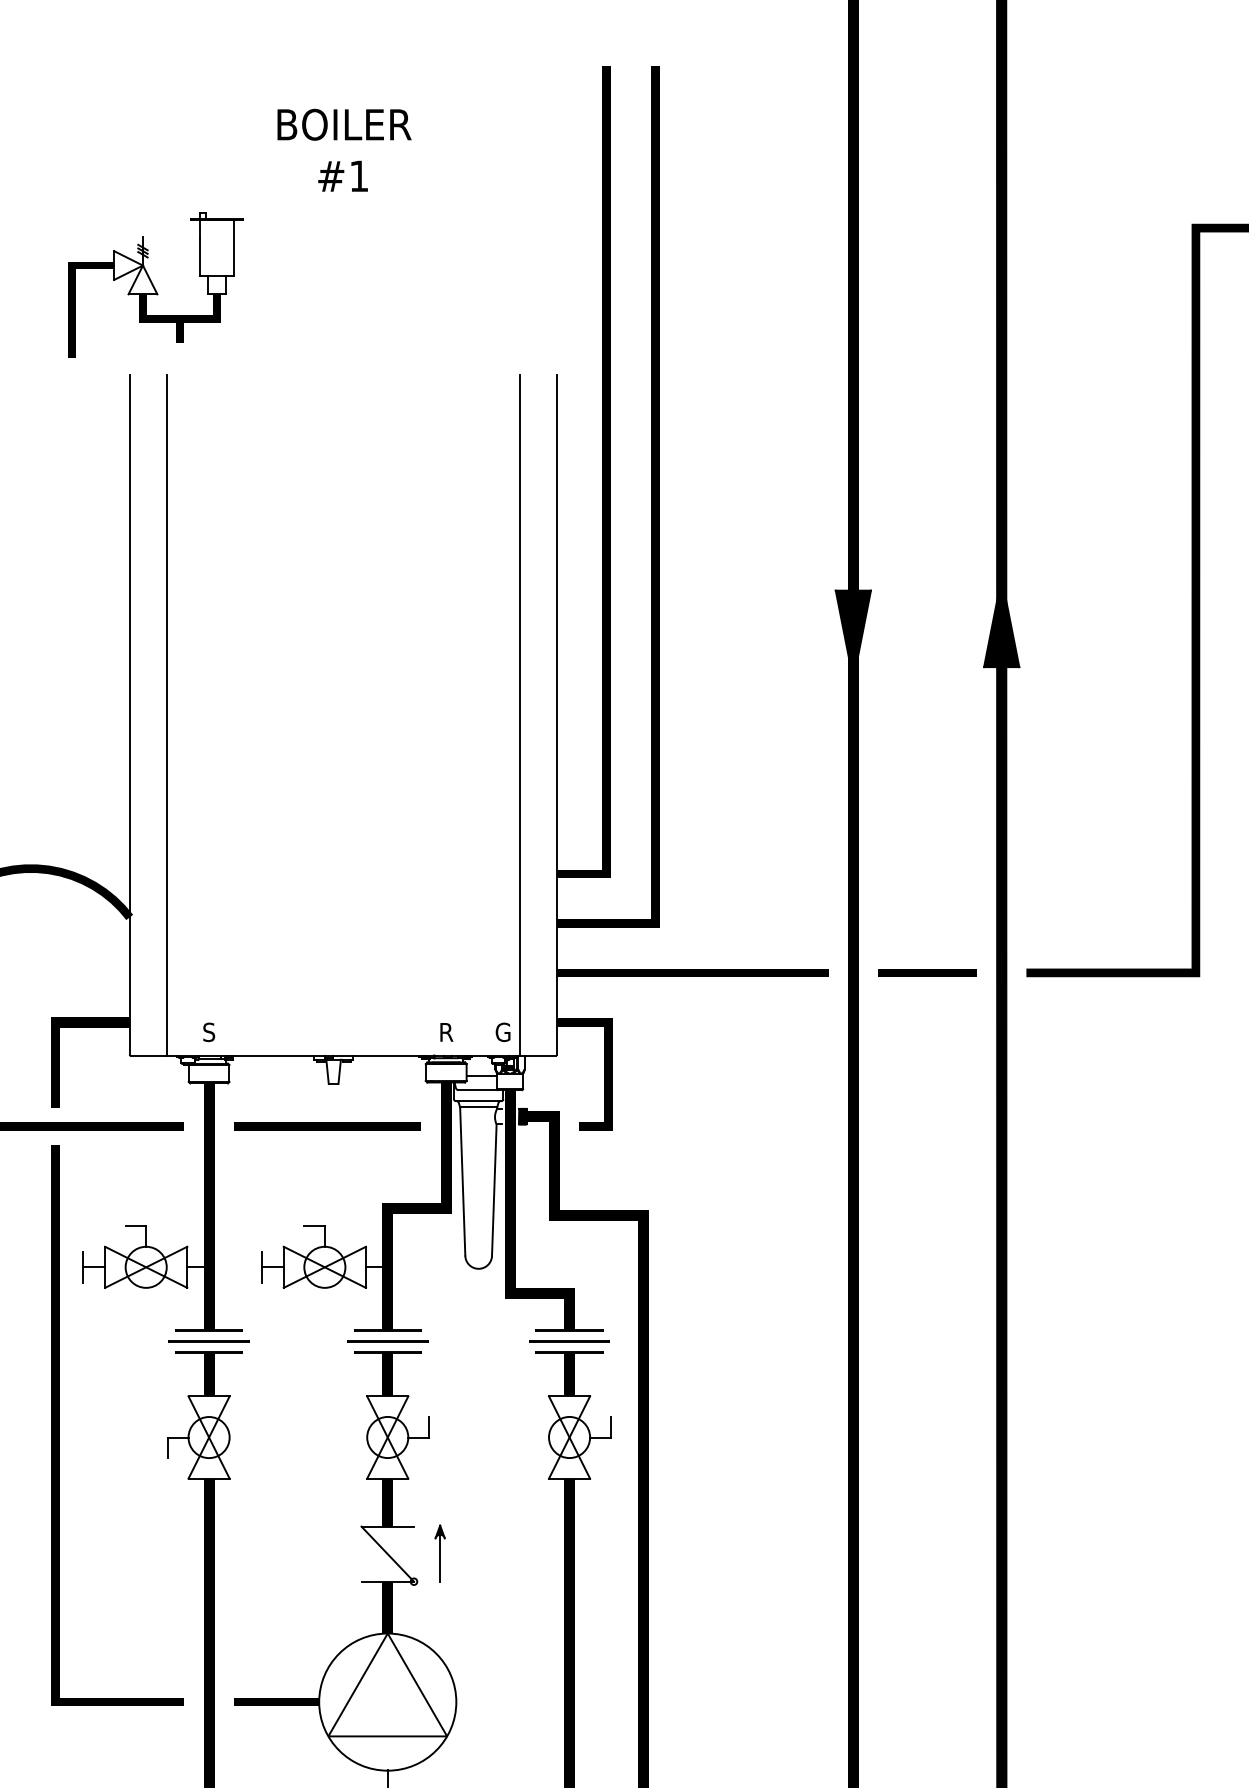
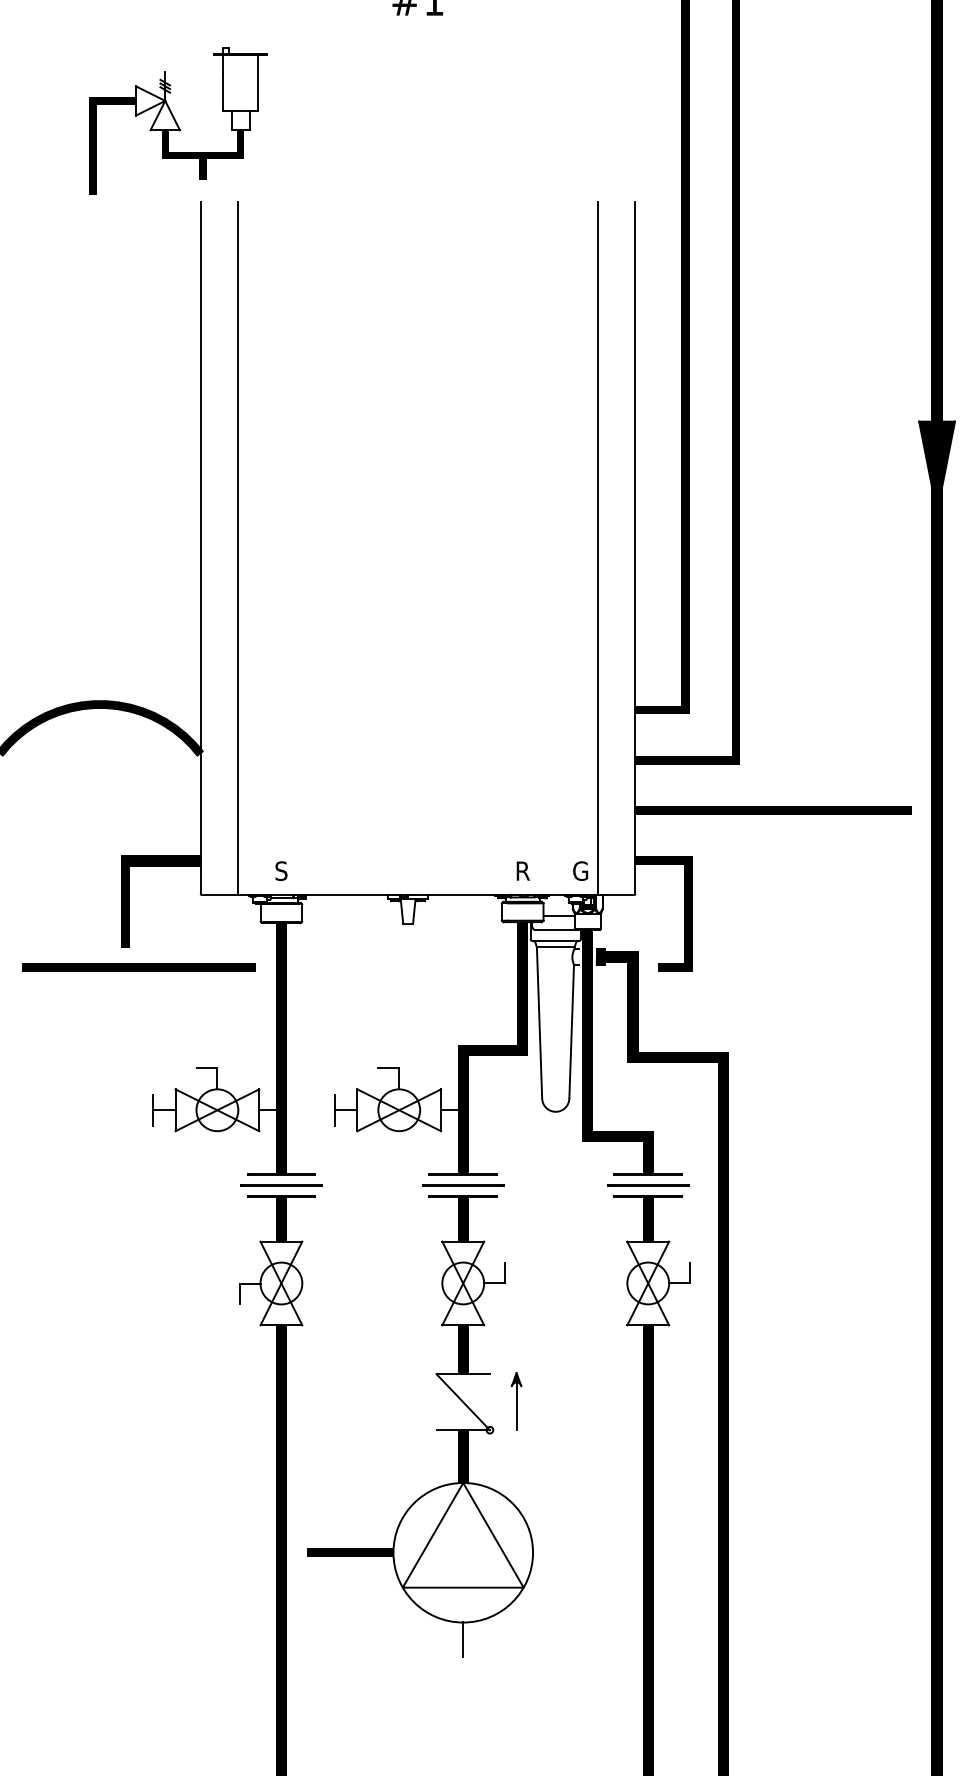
part: (155, 284) -> (178, 120), moved
line: (327, 1126) -> (401, 966), removed
line: (59, 1425) -> (129, 1271), removed

